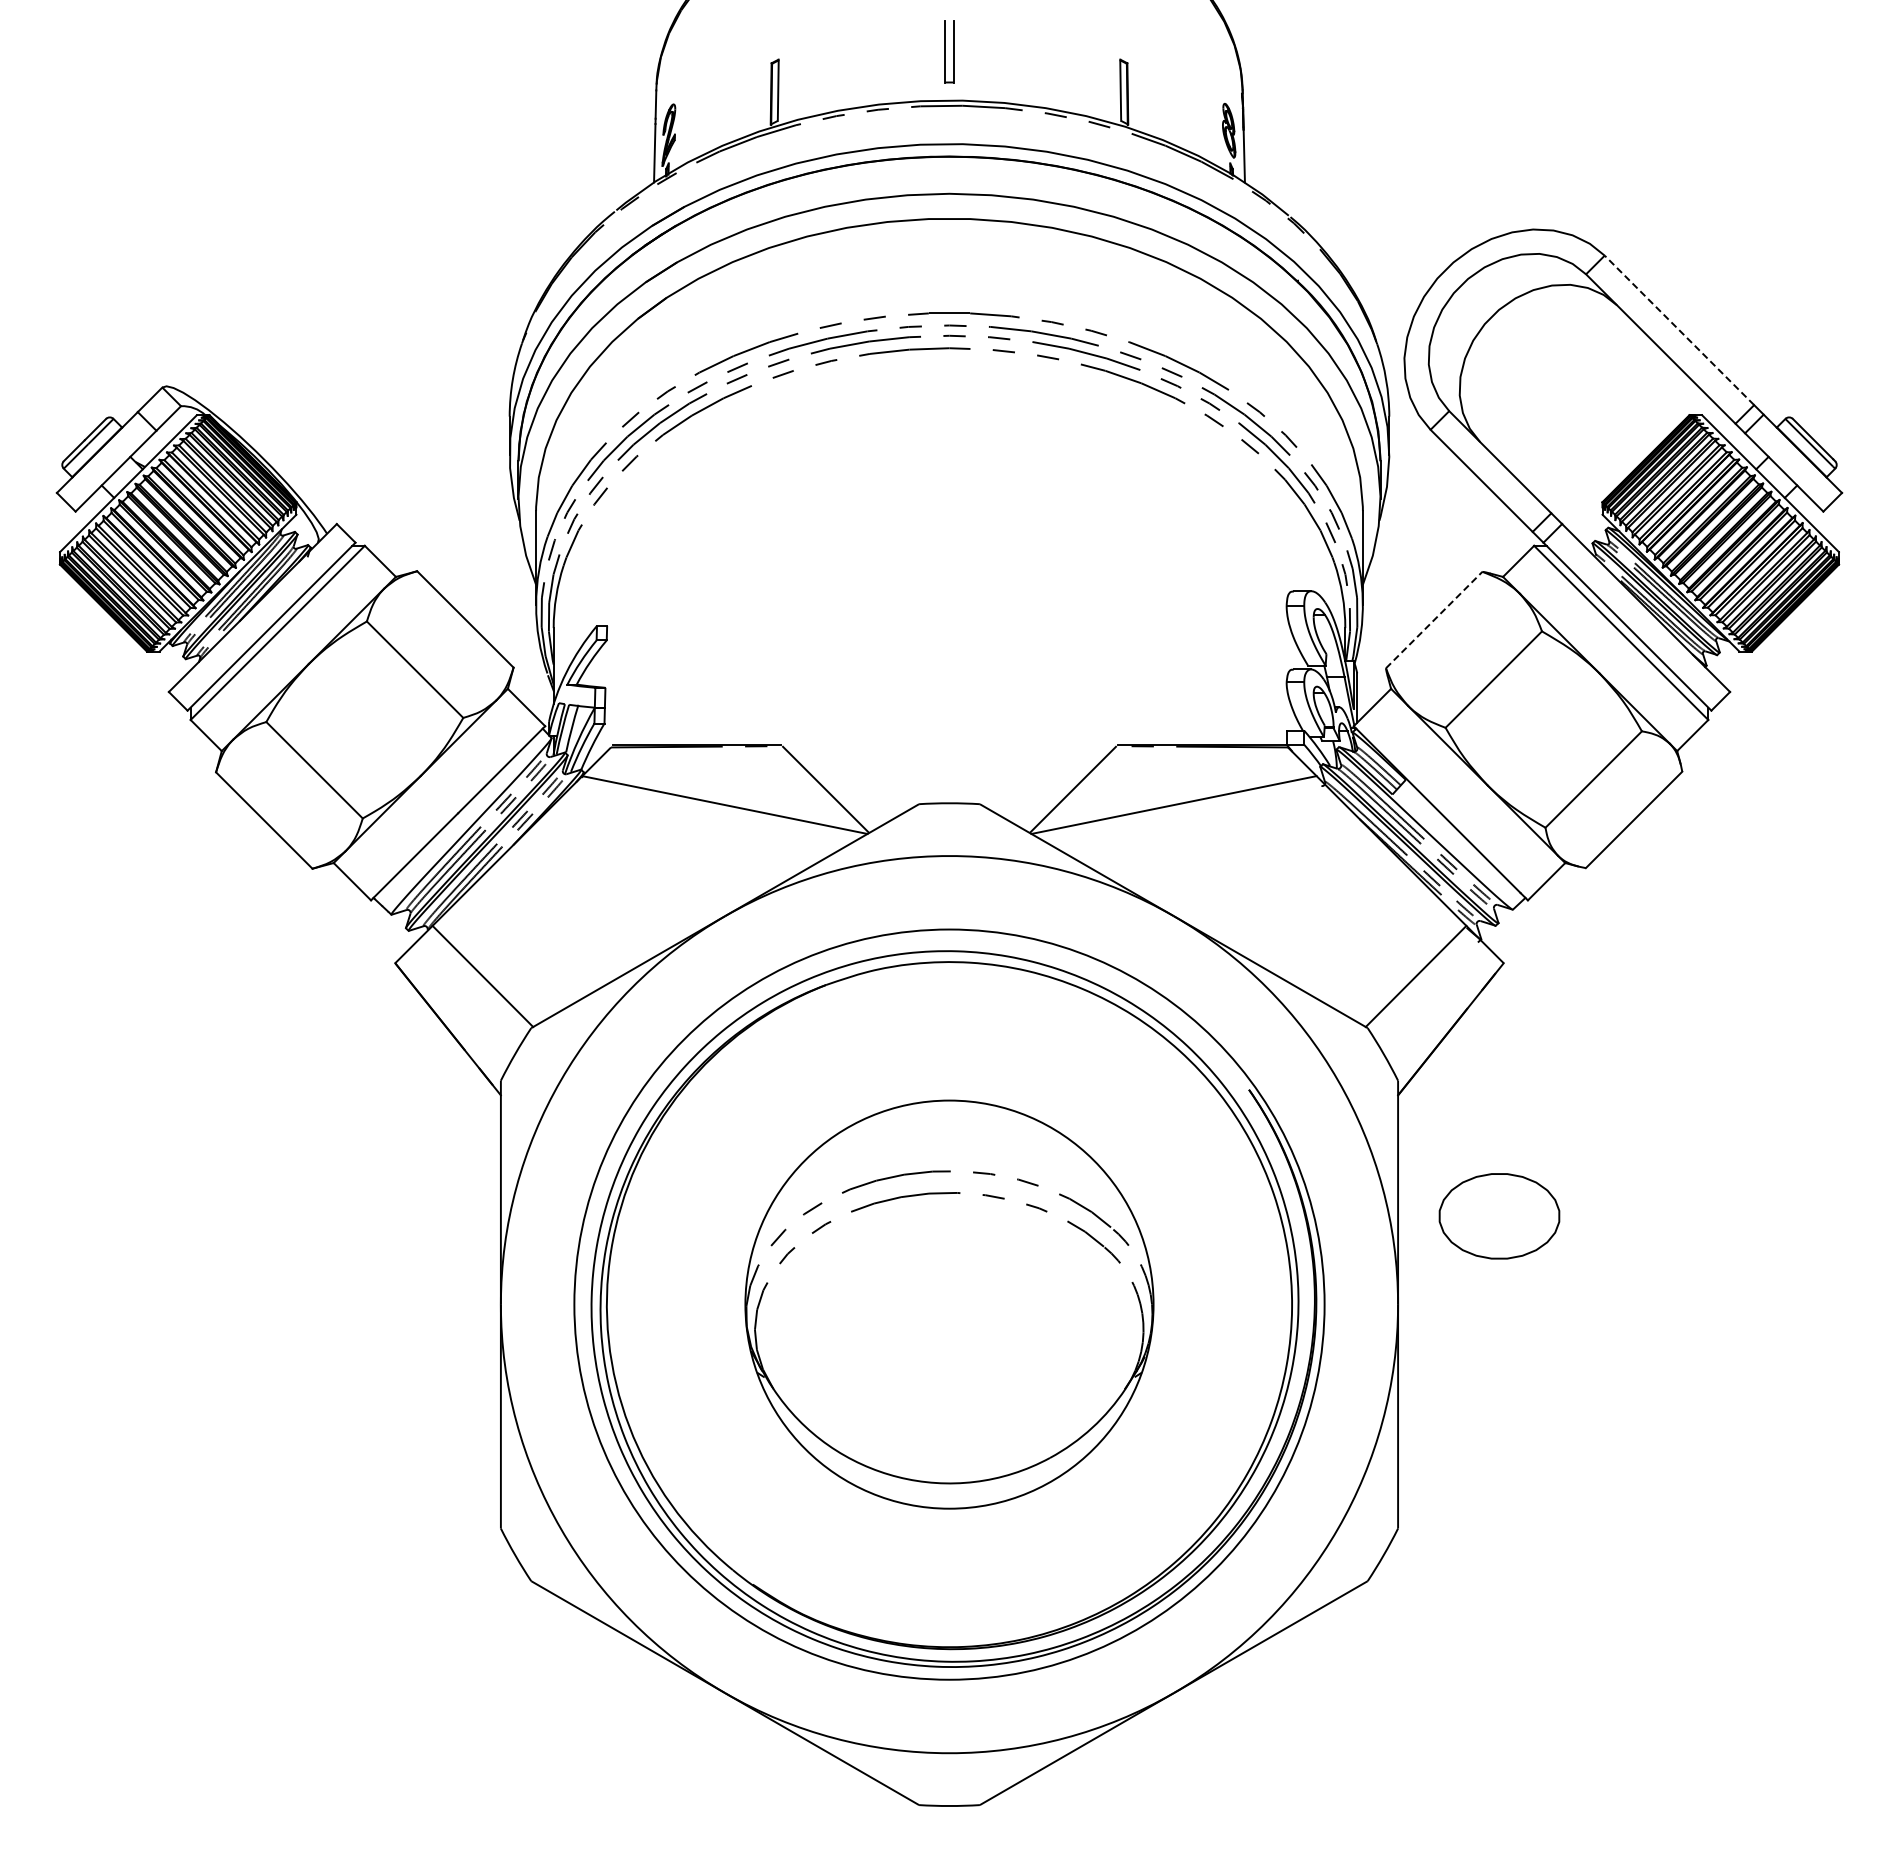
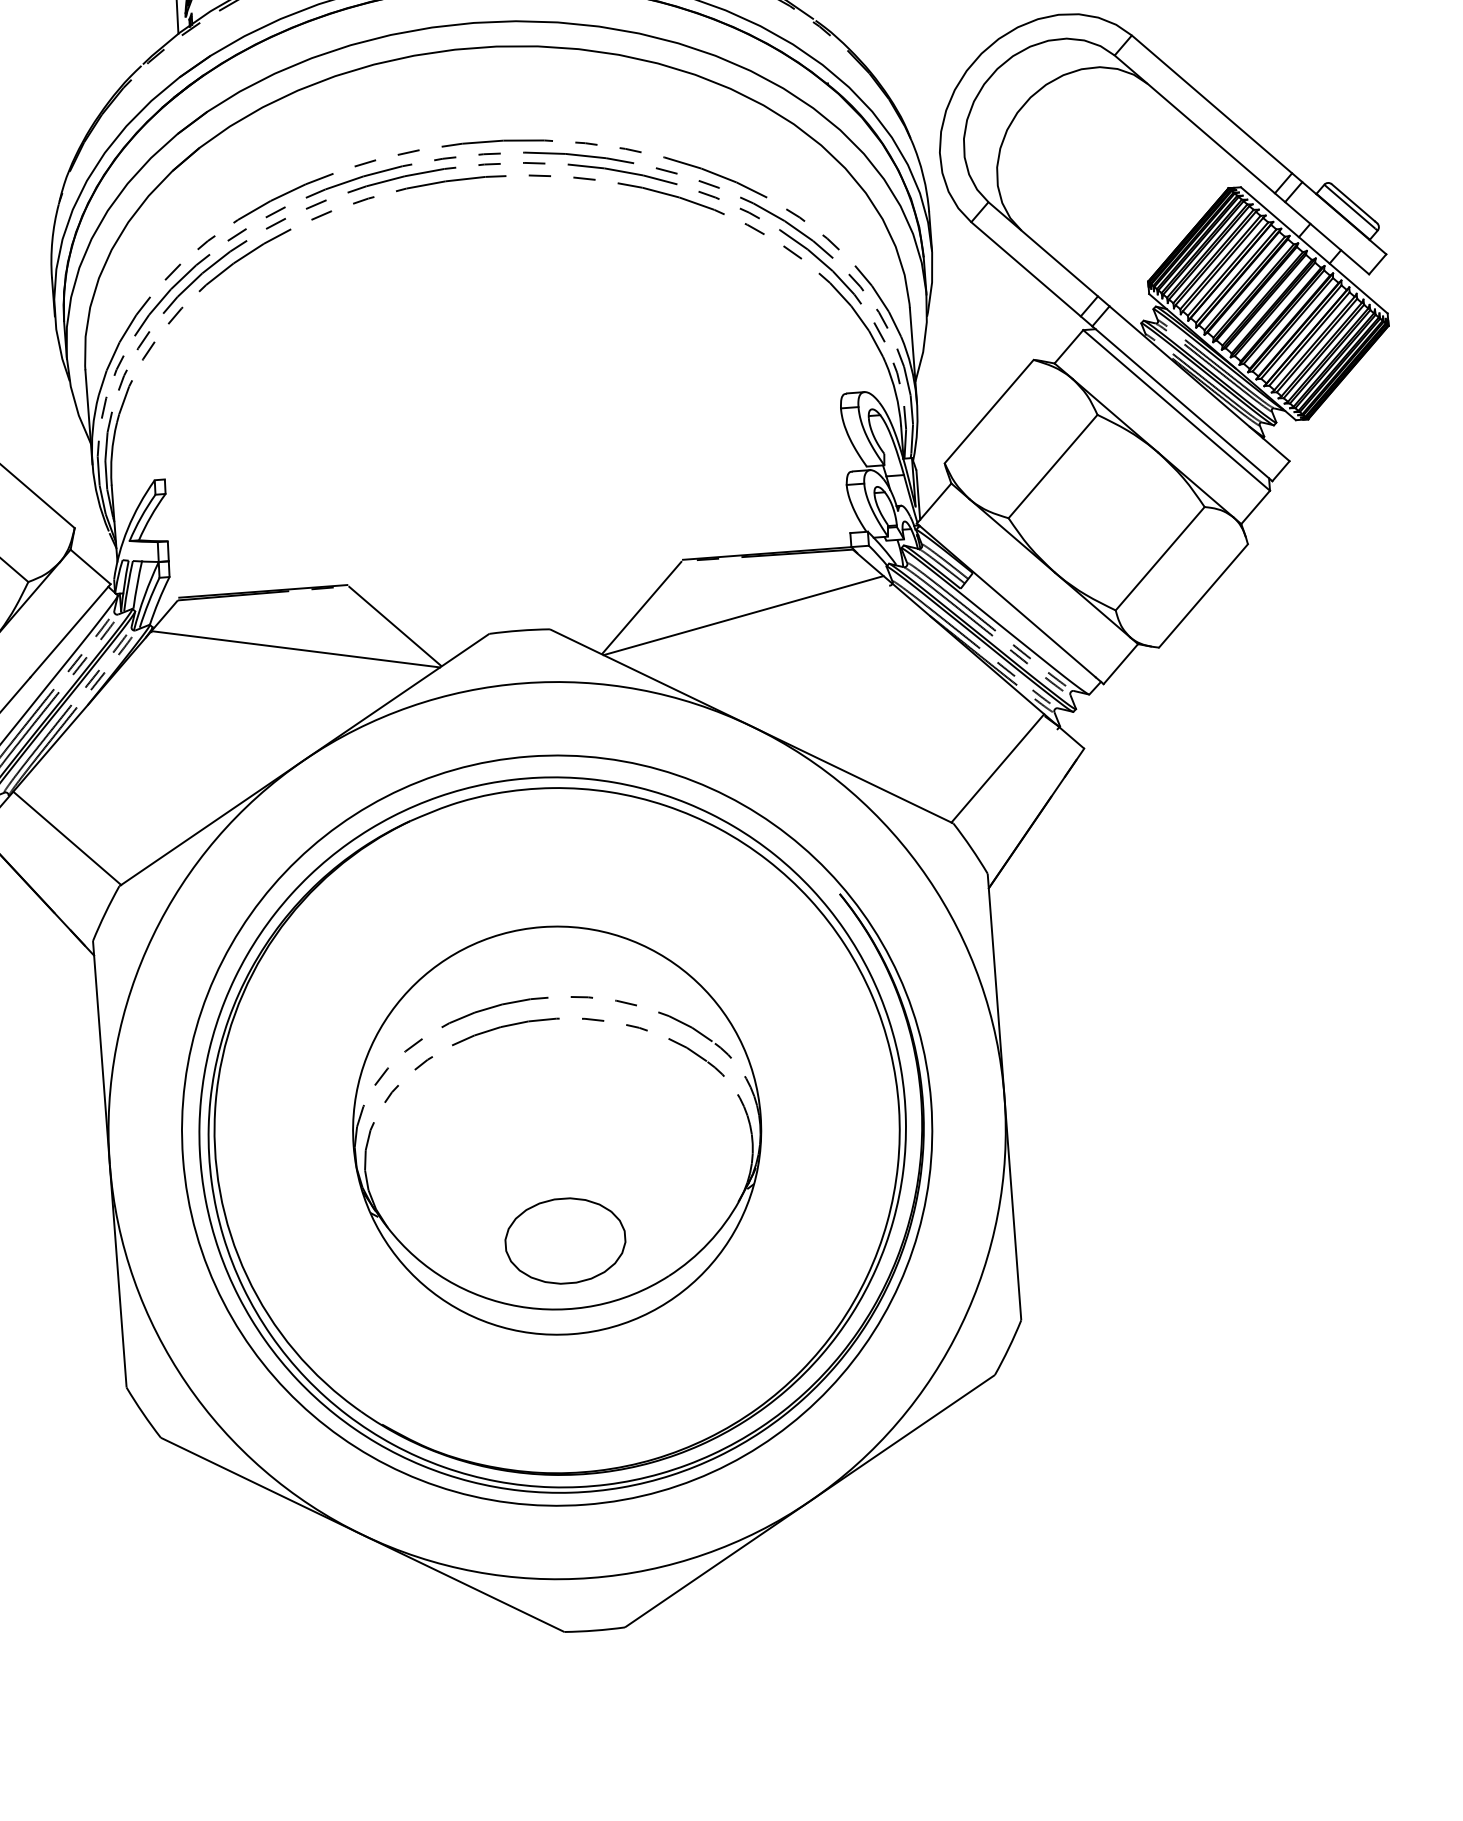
line: (1679, 330) -> (1212, 104), dashed -> solid
line: (1434, 619) -> (989, 411), dashed -> solid
part: (1499, 1216) -> (565, 1241), moved

